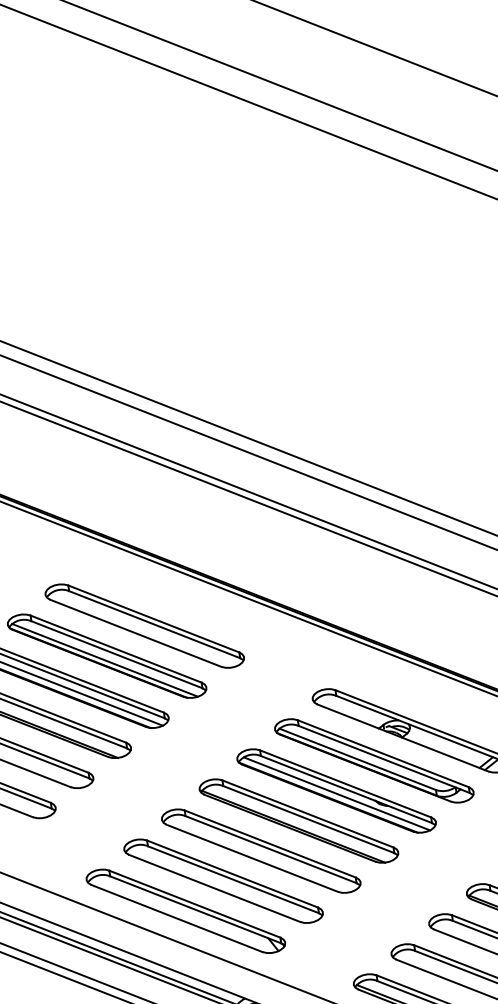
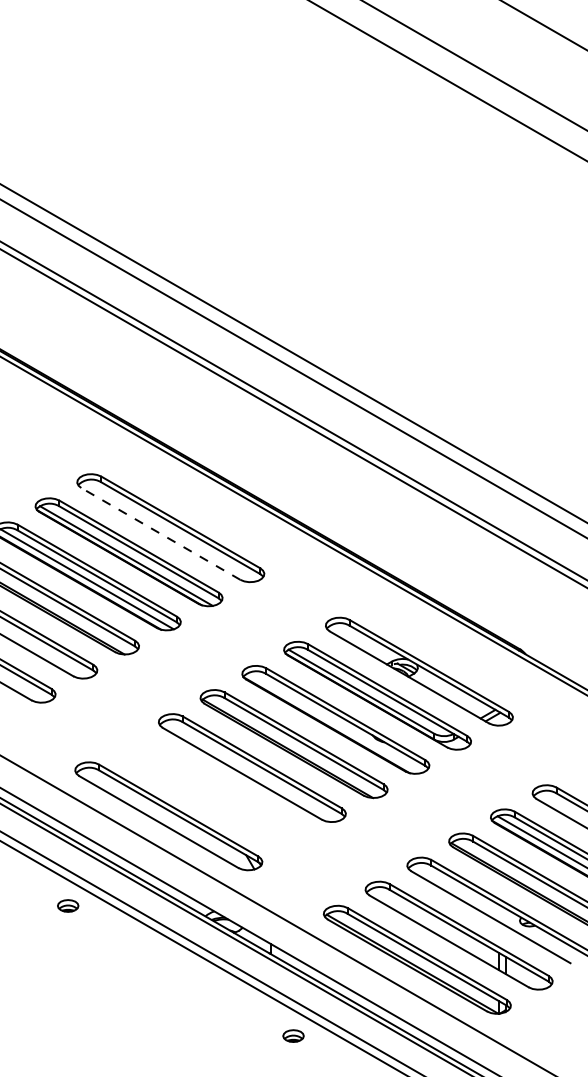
line: (135, 632) -> (160, 533), solid -> dashed
line: (336, 793) -> (335, 722), removed
part: (223, 881) -> (210, 792), removed

